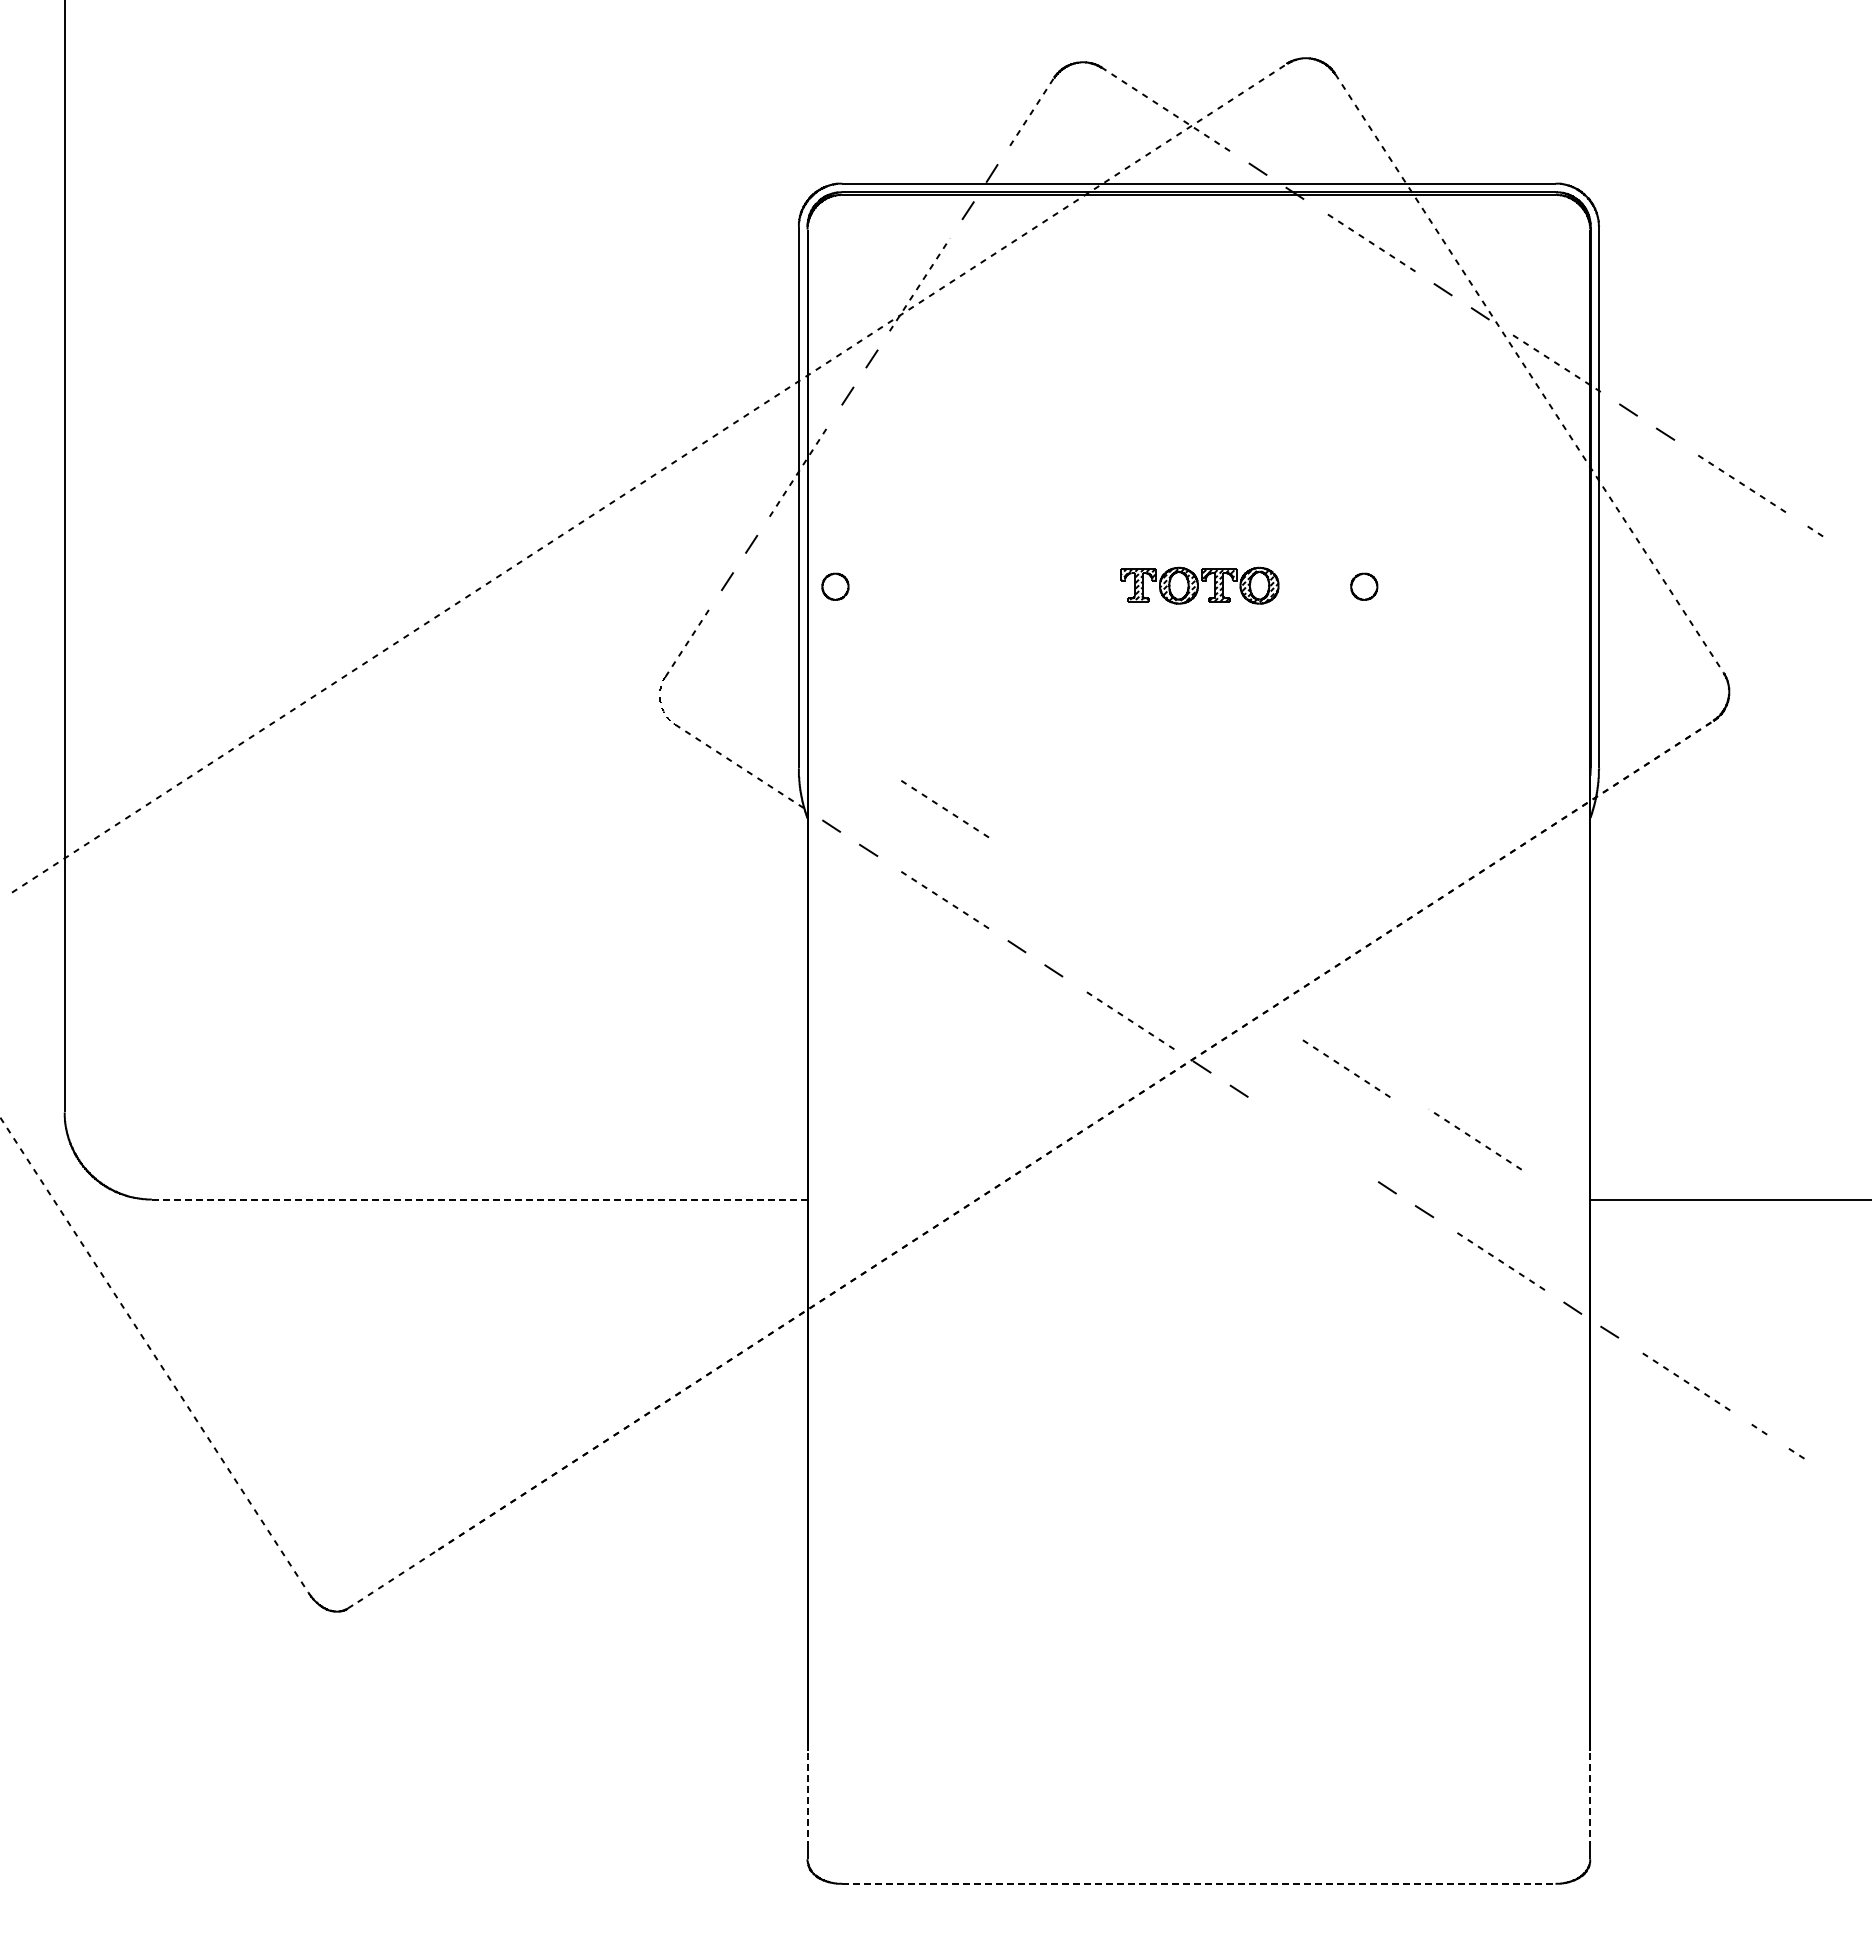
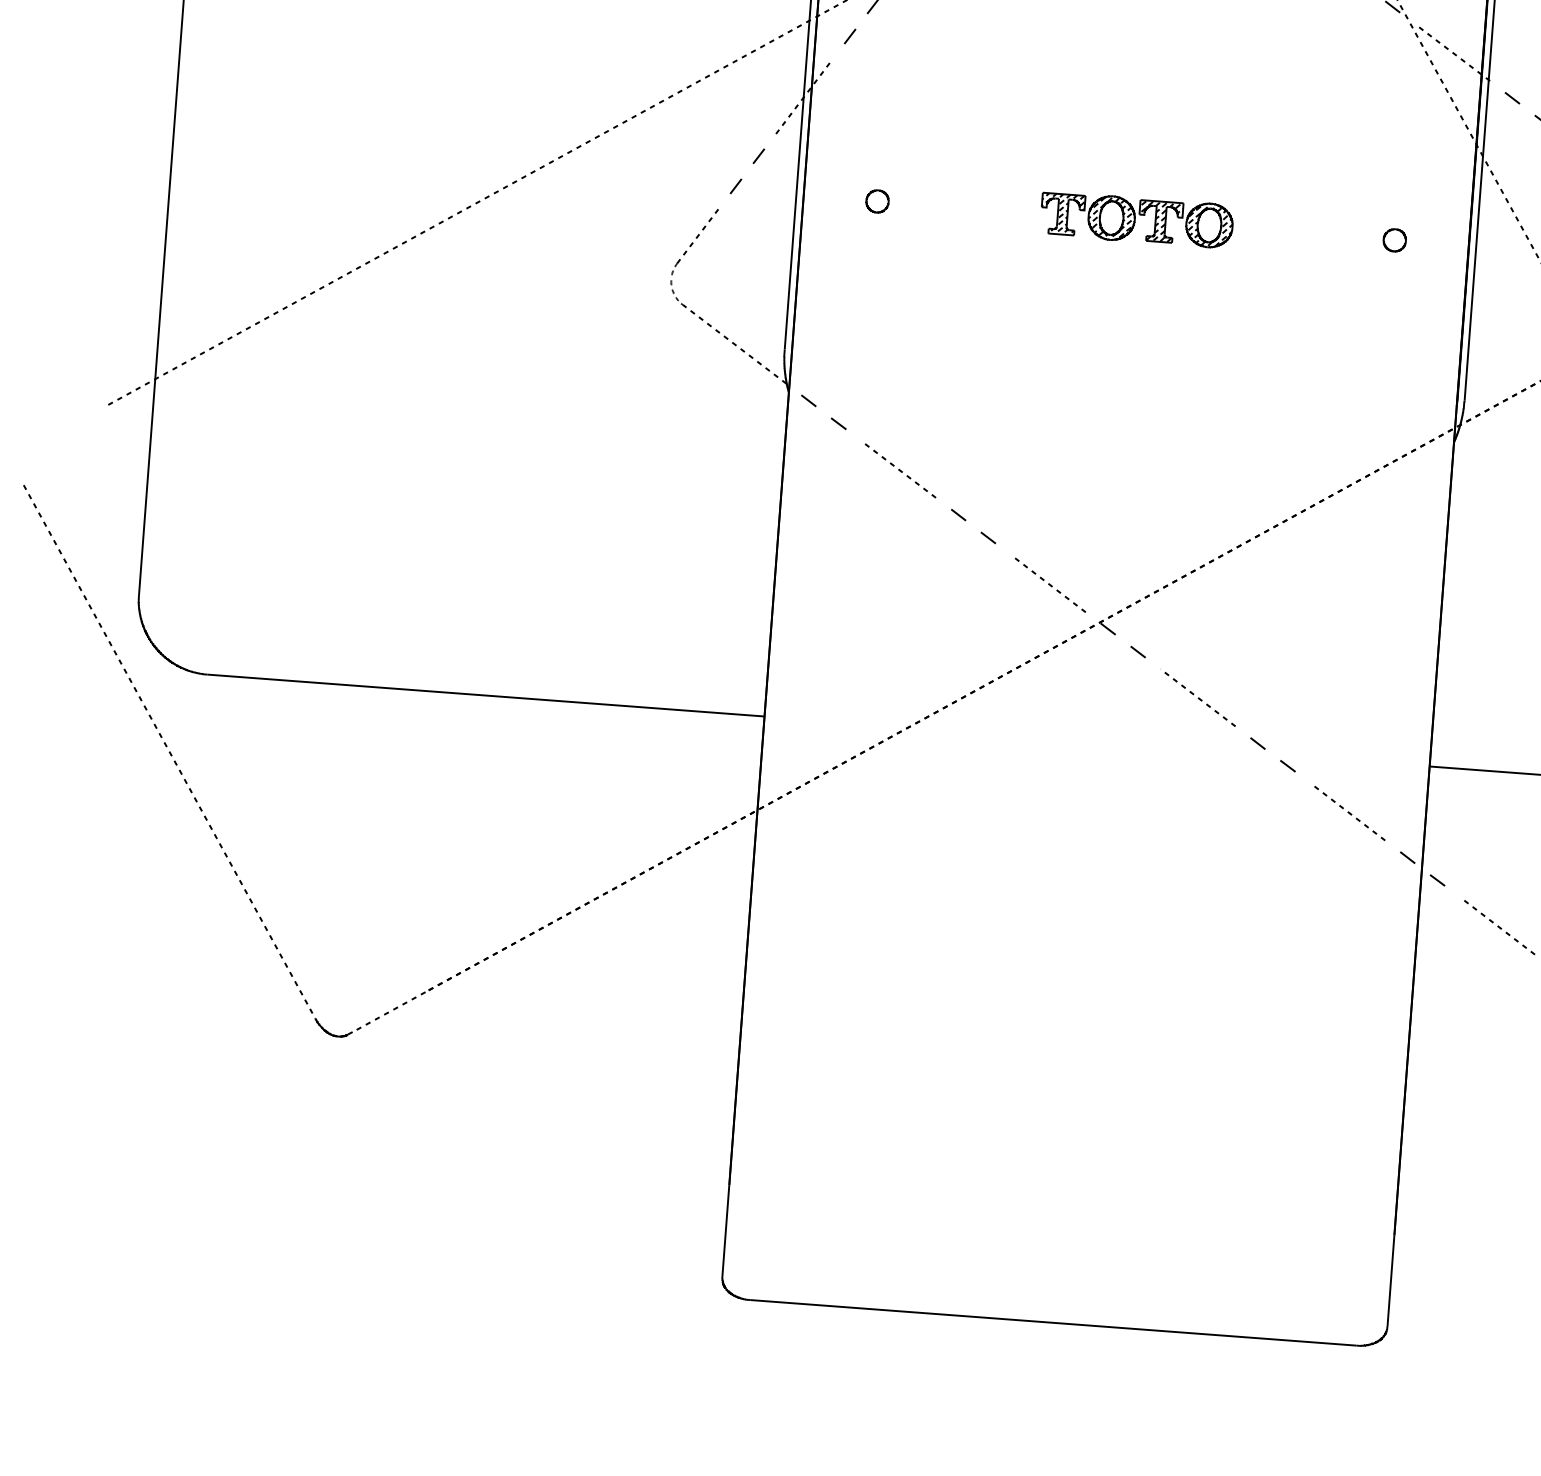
part: (1199, 585) -> (1136, 219), size x1.43
part: (835, 586) -> (877, 201), moved
part: (1364, 586) -> (1395, 240), moved
line: (945, 809) -> (906, 393), removed
line: (1346, 1068) -> (1230, 639), removed
line: (1475, 1139) -> (1198, 697), moved
line: (479, 1199) -> (485, 695), dashed -> solid
line: (807, 1798) -> (726, 1225), dashed -> solid
line: (1590, 1798) -> (1391, 1275), dashed -> solid
line: (1198, 1883) -> (1053, 1322), dashed -> solid

